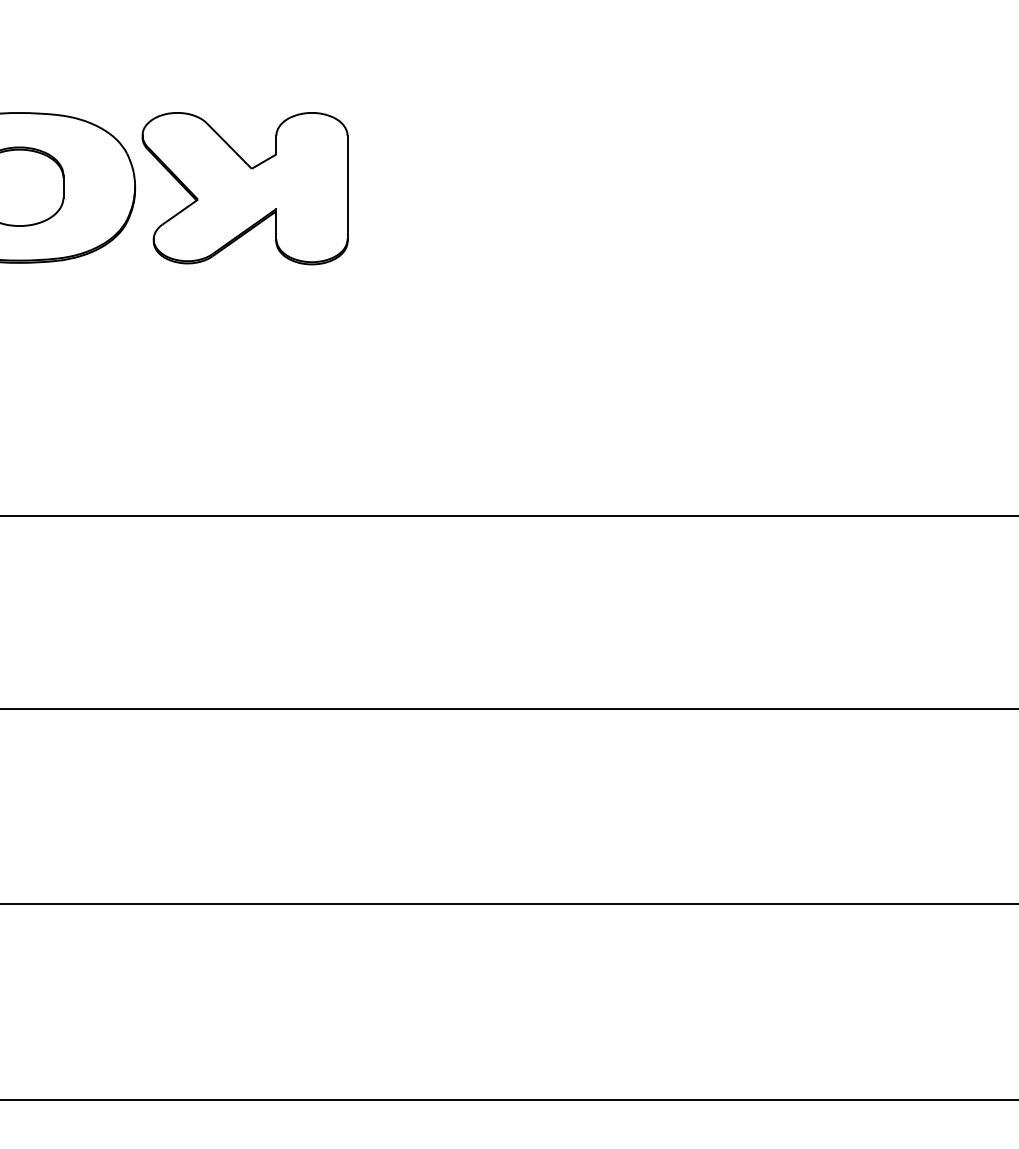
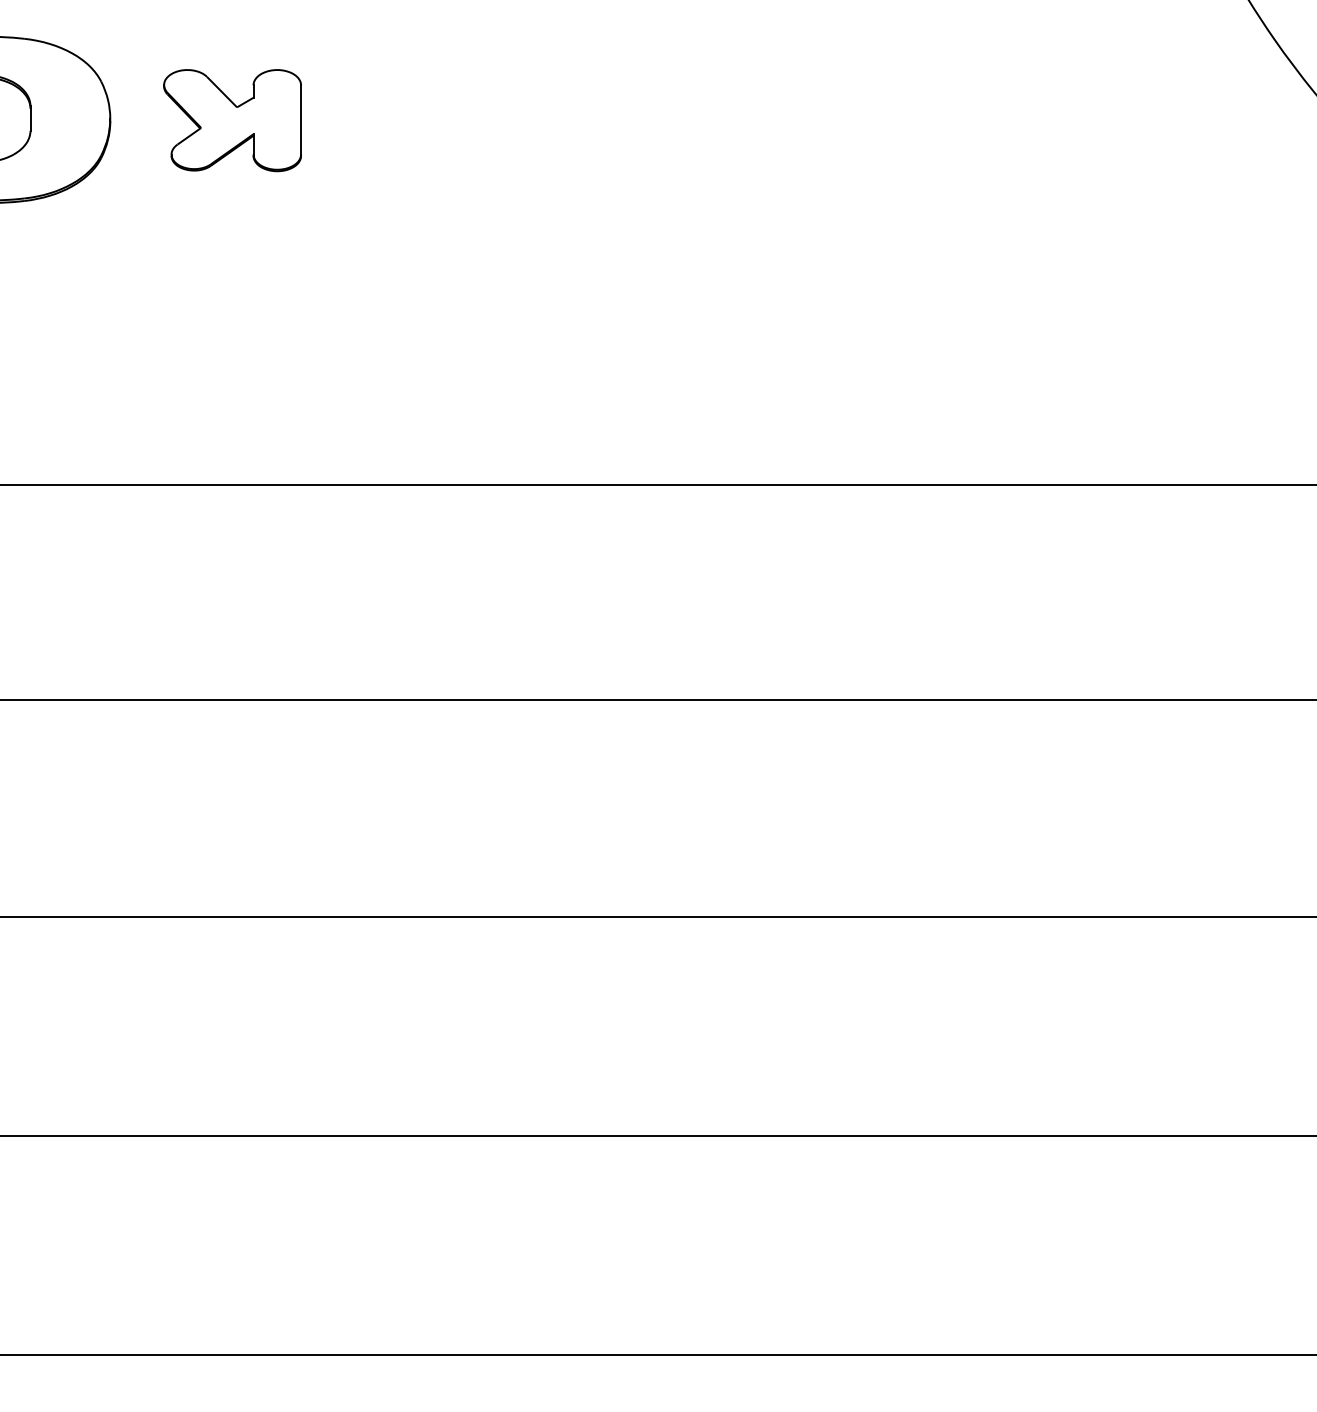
part: (244, 188) -> (232, 120), size x0.6

